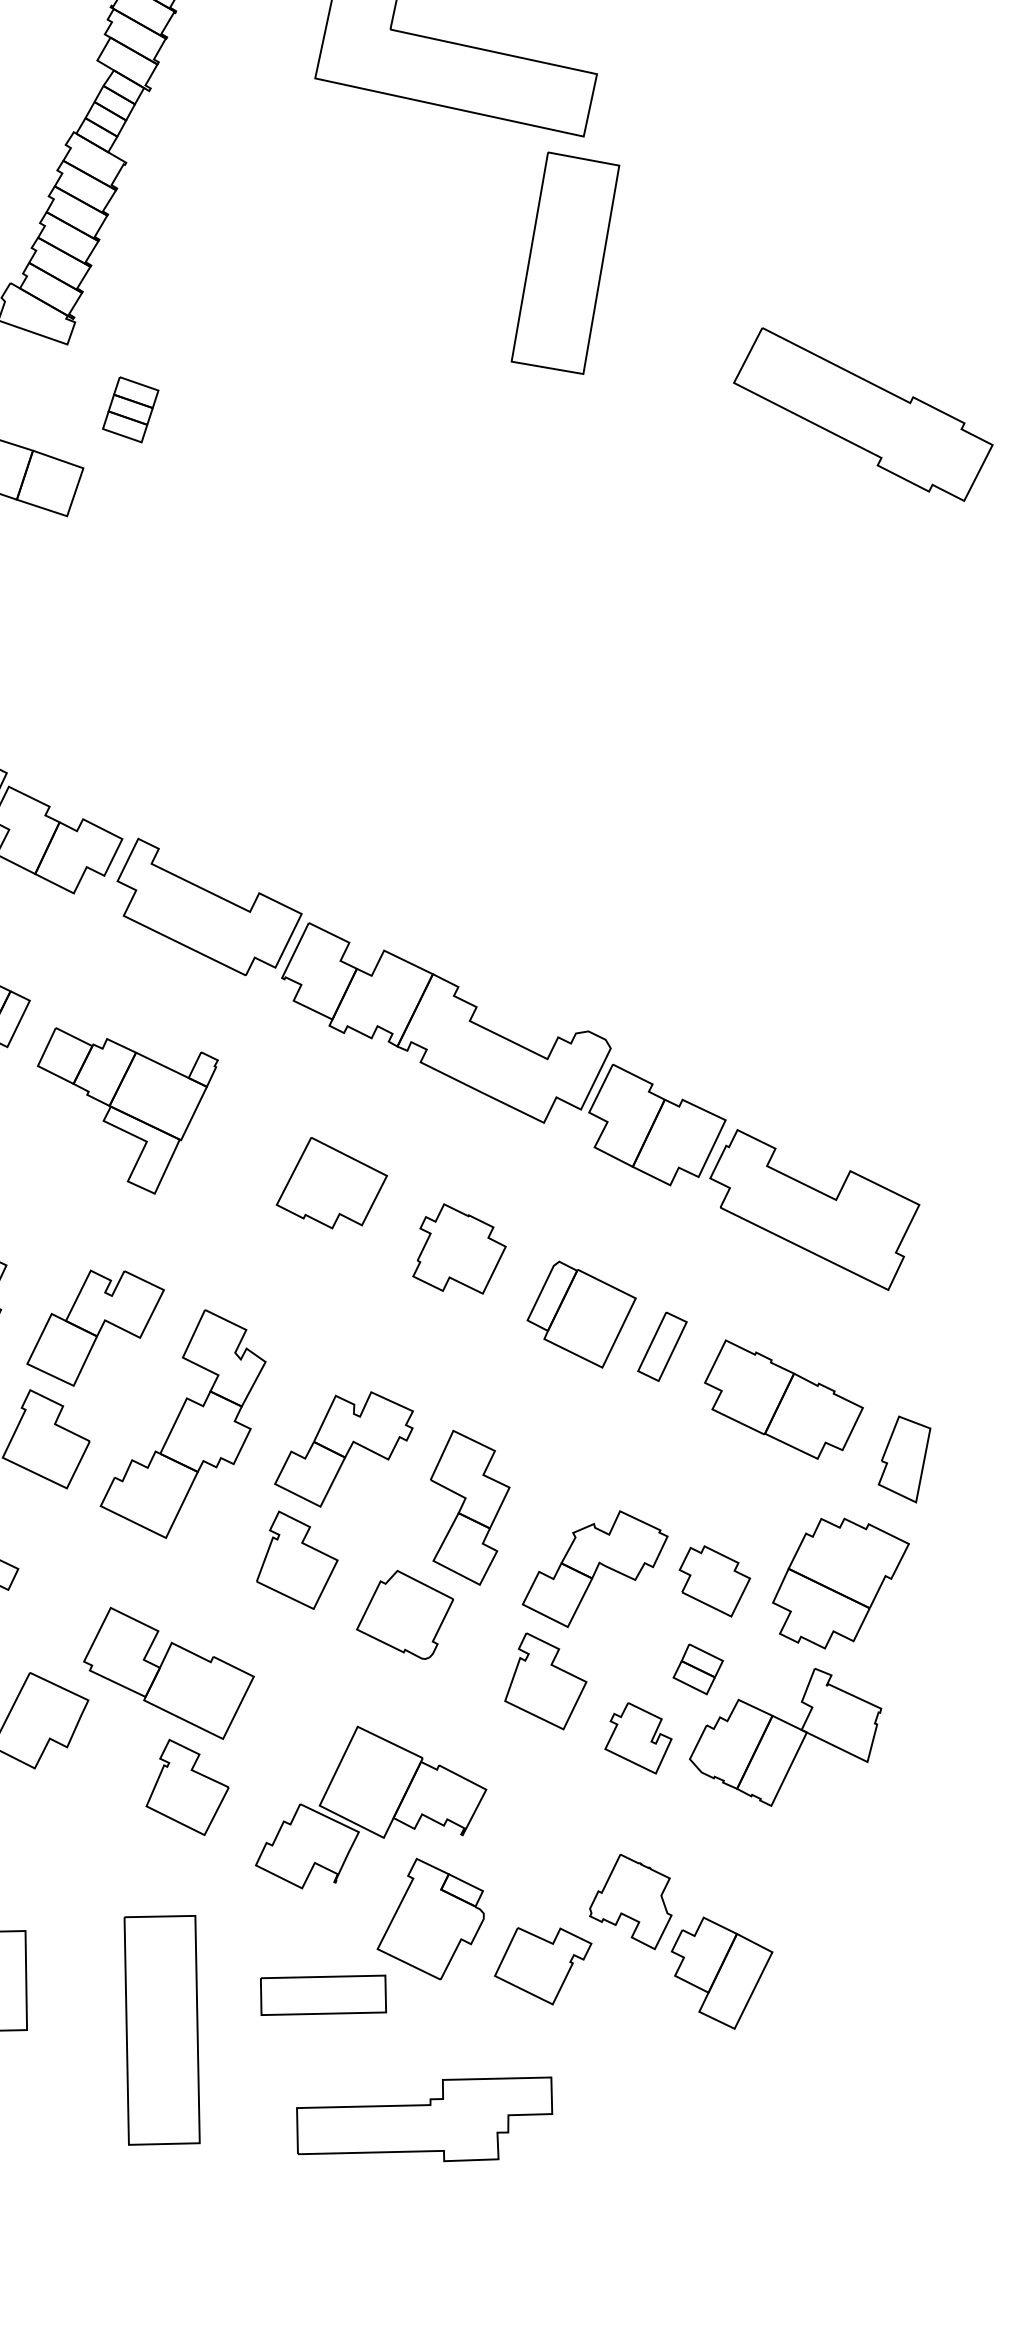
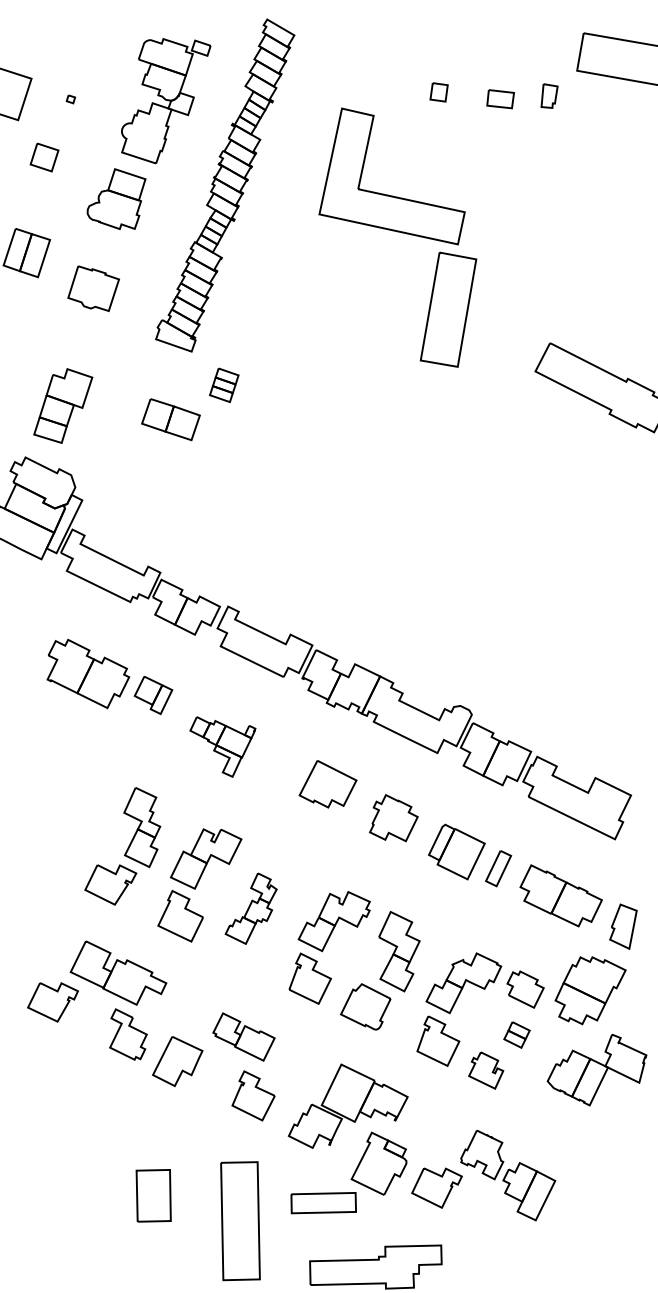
part: (127, 1110) -> (222, 746), size x0.7
part: (181, 1424) -> (250, 908), size x0.6
part: (167, 1672) -> (243, 1036), size x0.7
part: (784, 1738) -> (596, 1070), moved

